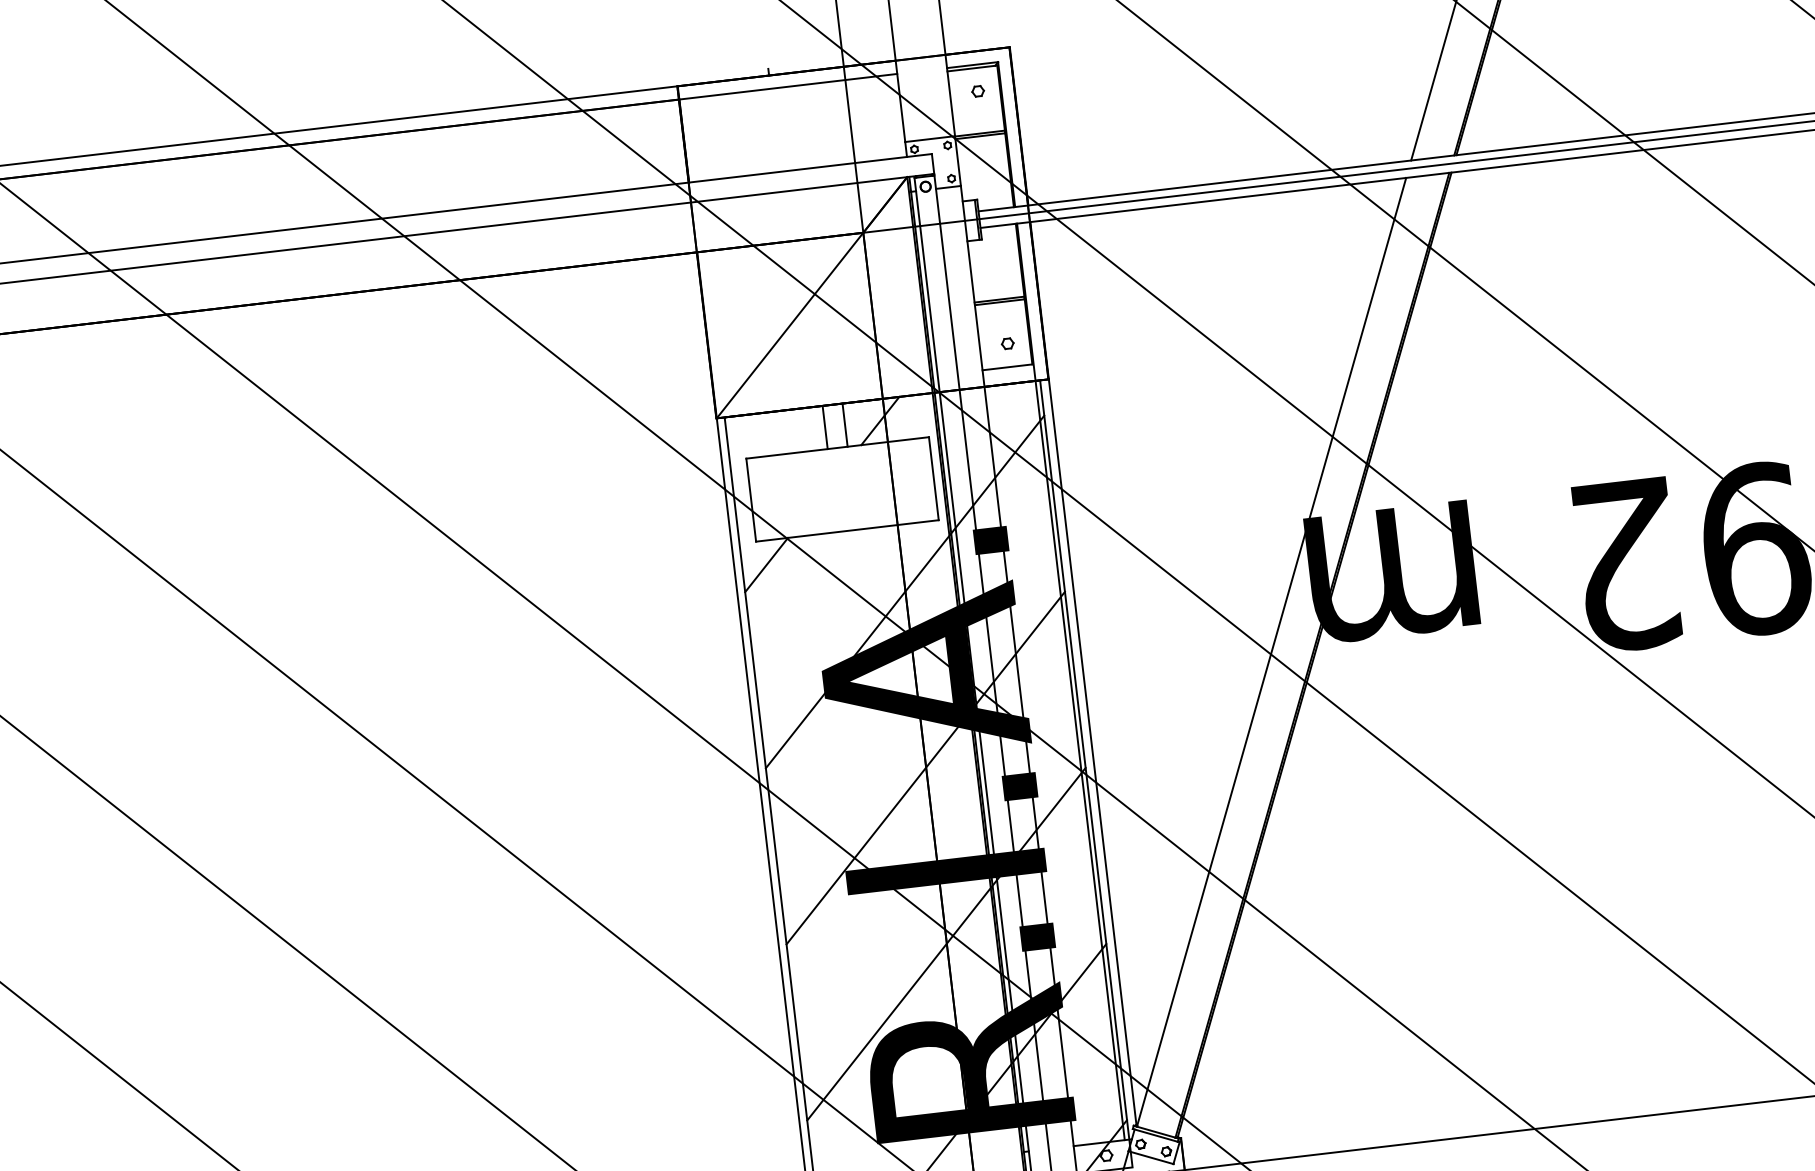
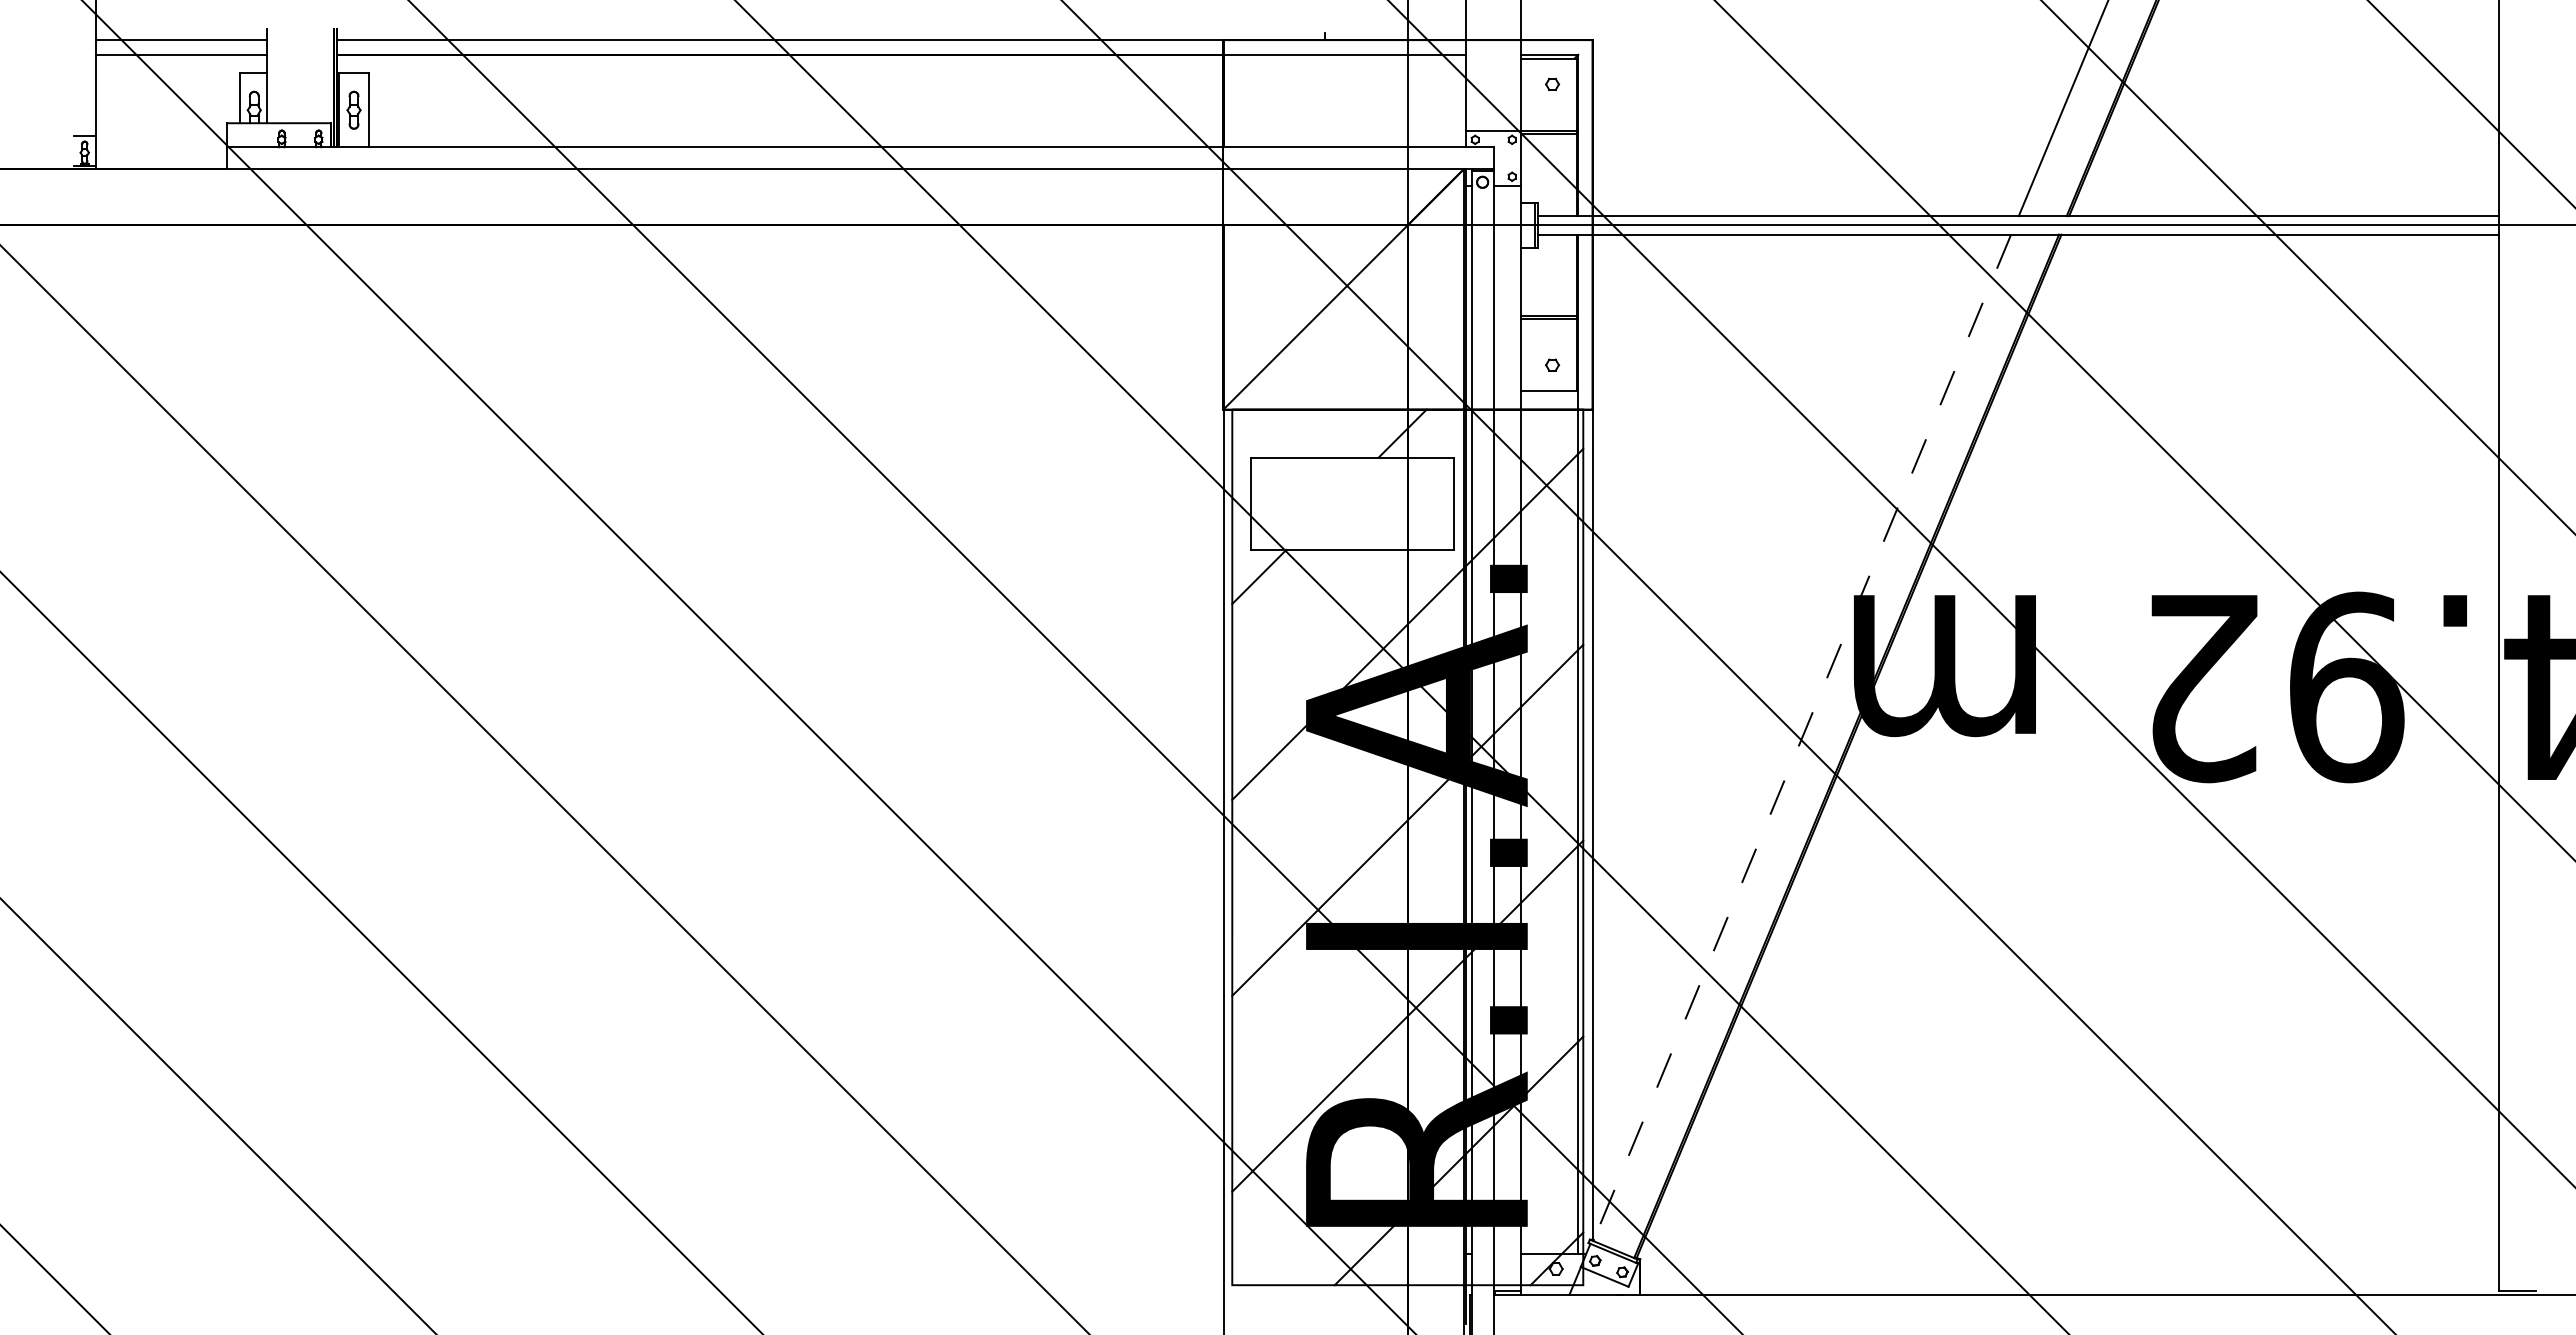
line: (845, 425) -> (1363, 433), removed
line: (825, 427) -> (1341, 433), removed
line: (1271, 651) -> (1802, 737), solid -> dashed

